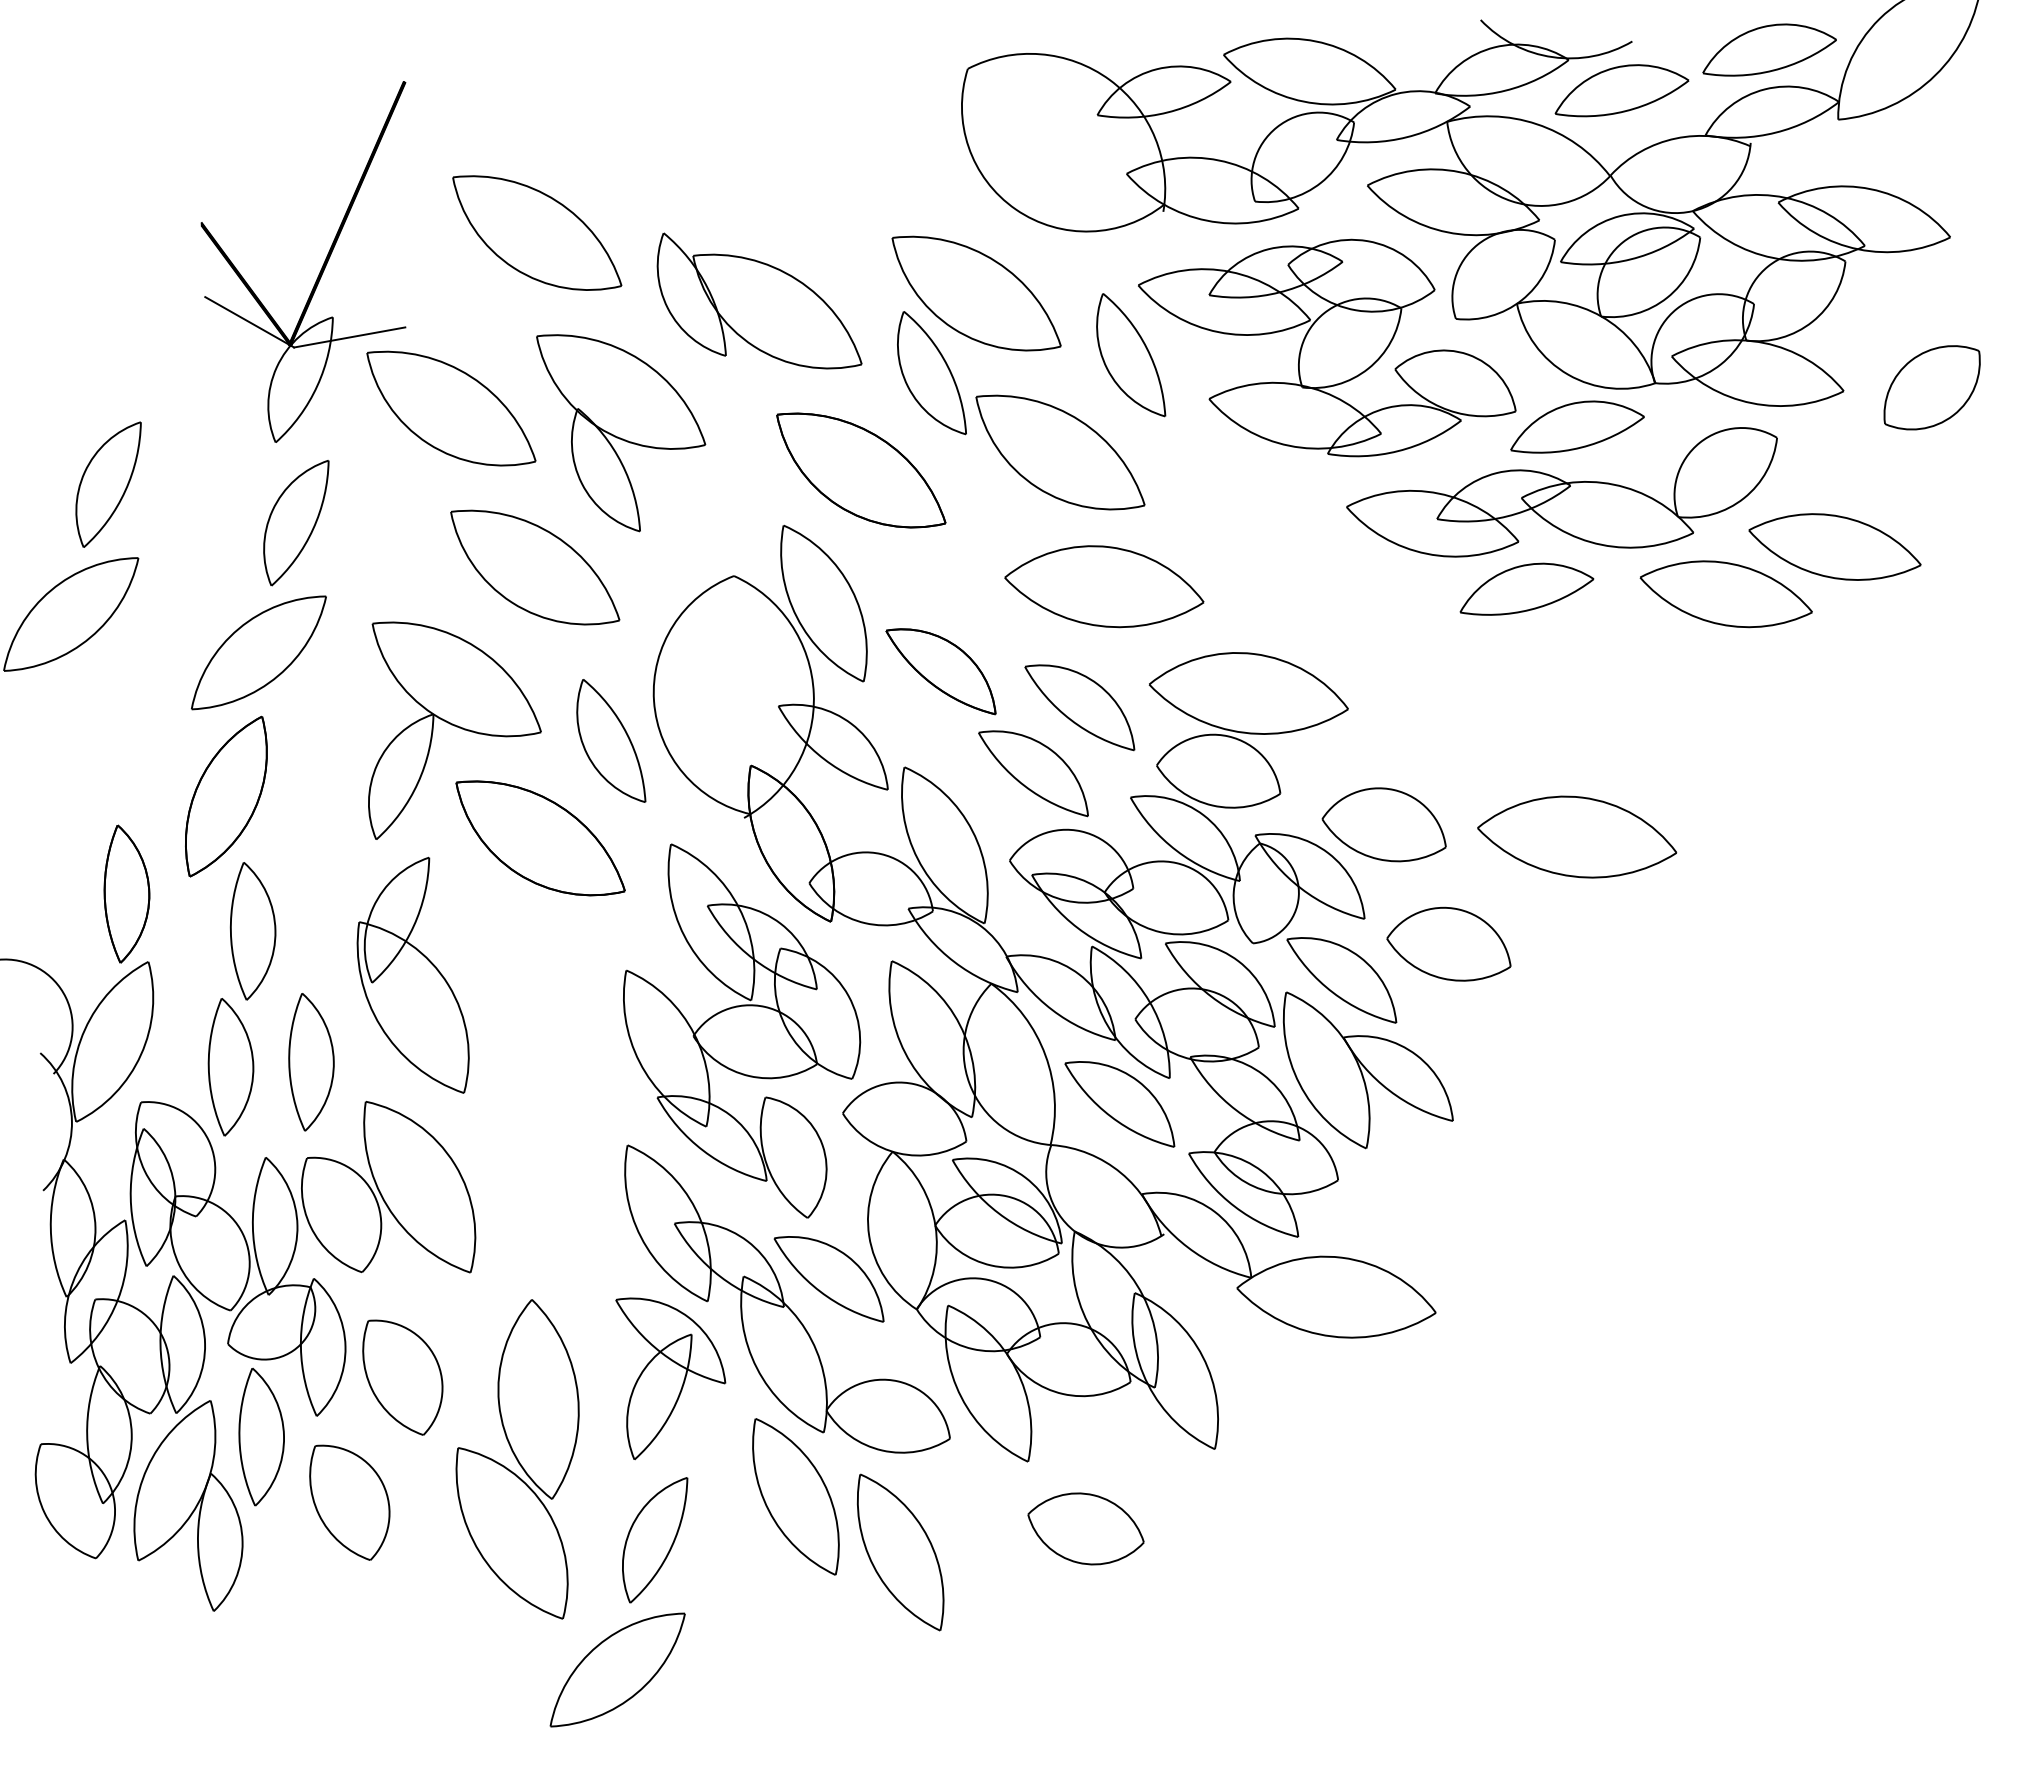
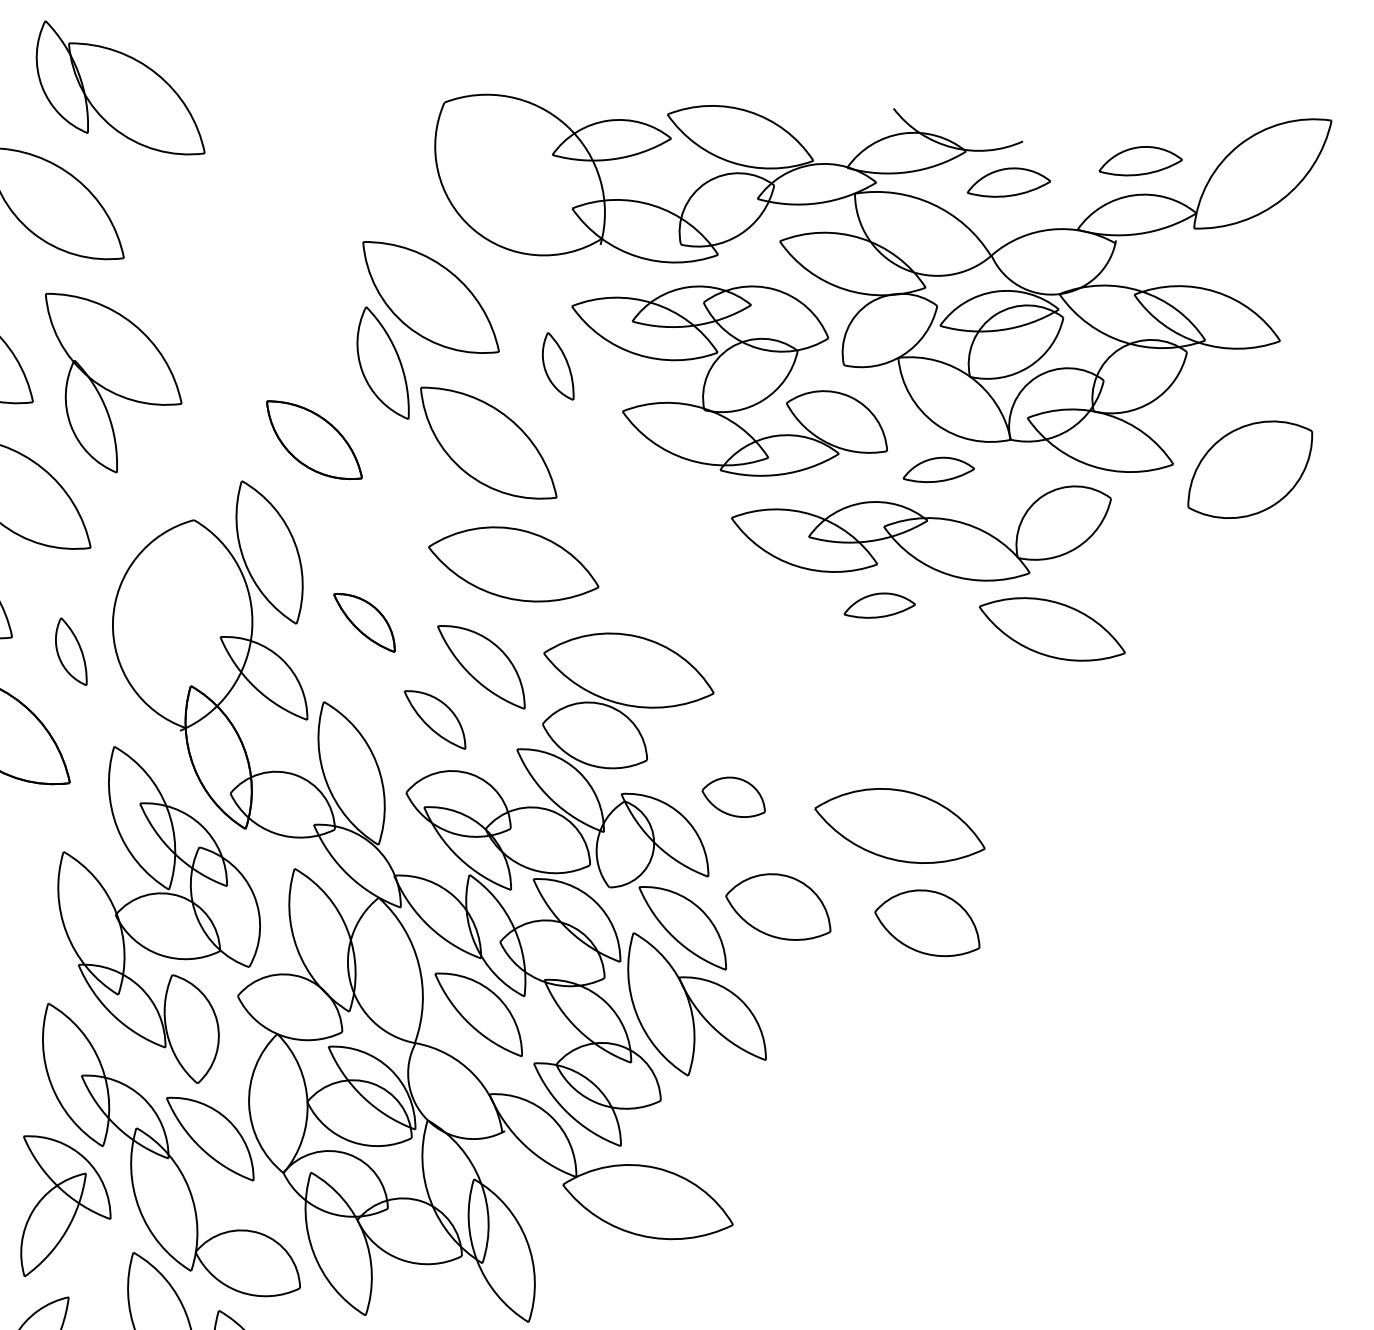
part: (1769, 49) -> (1141, 161), size x0.7
part: (1621, 90) -> (1009, 182), size x0.7
part: (759, 300) -> (122, 88), moved
part: (1131, 355) -> (559, 366), size x0.6
part: (1931, 387) -> (1249, 469), size x1.4
part: (1577, 426) -> (939, 469), size x0.6
part: (861, 470) -> (314, 440), size x0.7
part: (1834, 546) -> (1150, 598), removed
part: (1526, 588) -> (879, 605), size x0.6
part: (940, 671) -> (364, 622), size x0.7
part: (611, 740) -> (72, 651), size x0.6
part: (1033, 773) -> (435, 719), size x0.7
part: (1383, 824) -> (733, 796), size x0.6
part: (1620, 943) -> (927, 922), added

